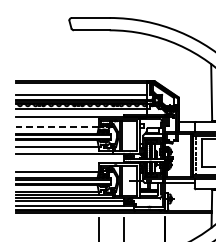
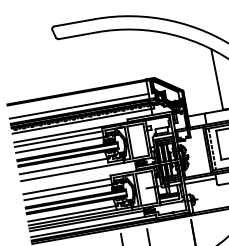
line: (57, 121) -> (58, 139), added
line: (57, 127) -> (59, 145), dashed -> solid
line: (57, 166) -> (67, 187), added

